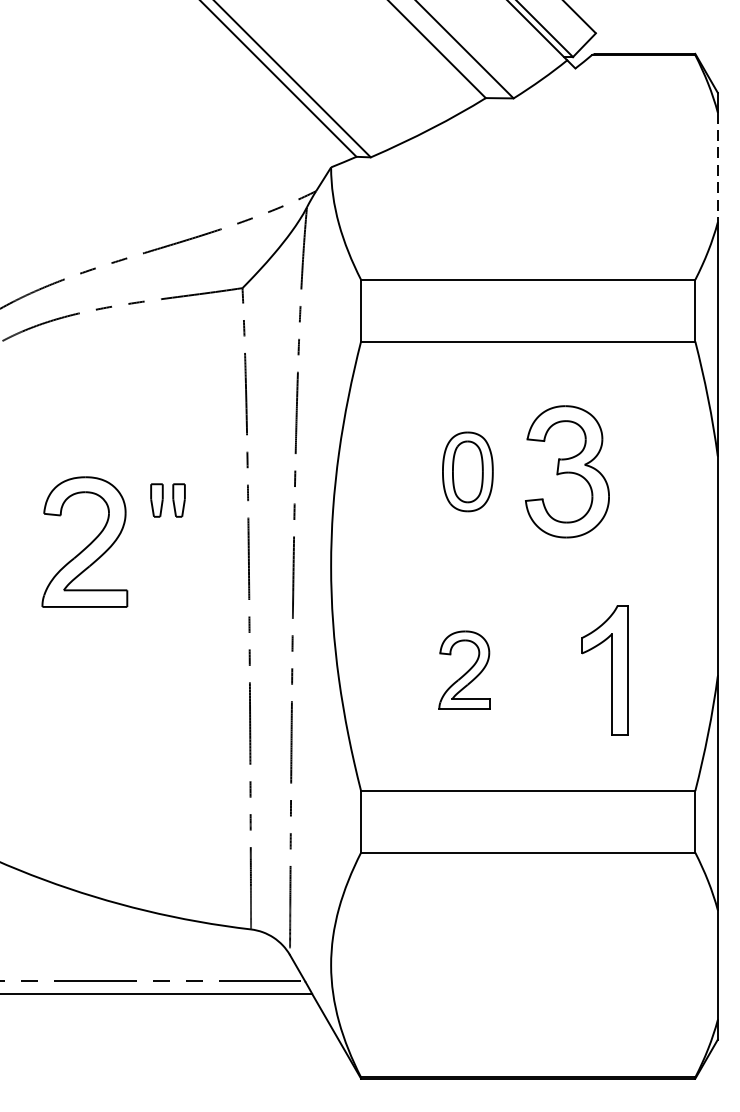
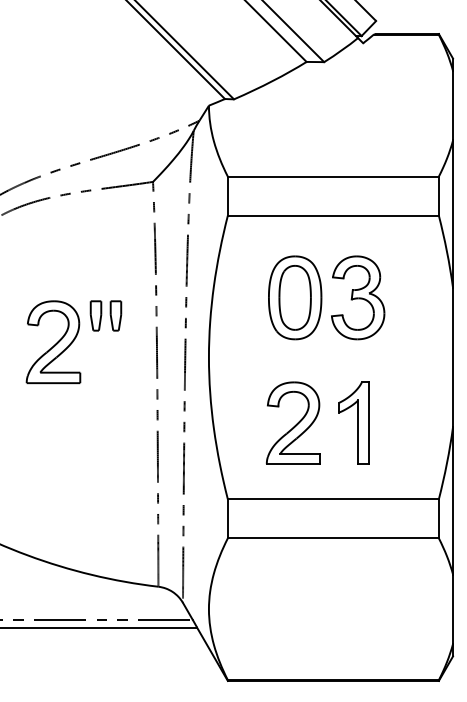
line: (718, 167) -> (453, 105), dashed -> solid
part: (468, 471) -> (295, 297), size x1.67
part: (167, 499) -> (105, 315), size x1.43
part: (463, 669) -> (292, 422), size x1.67
part: (604, 669) -> (353, 422), moved

